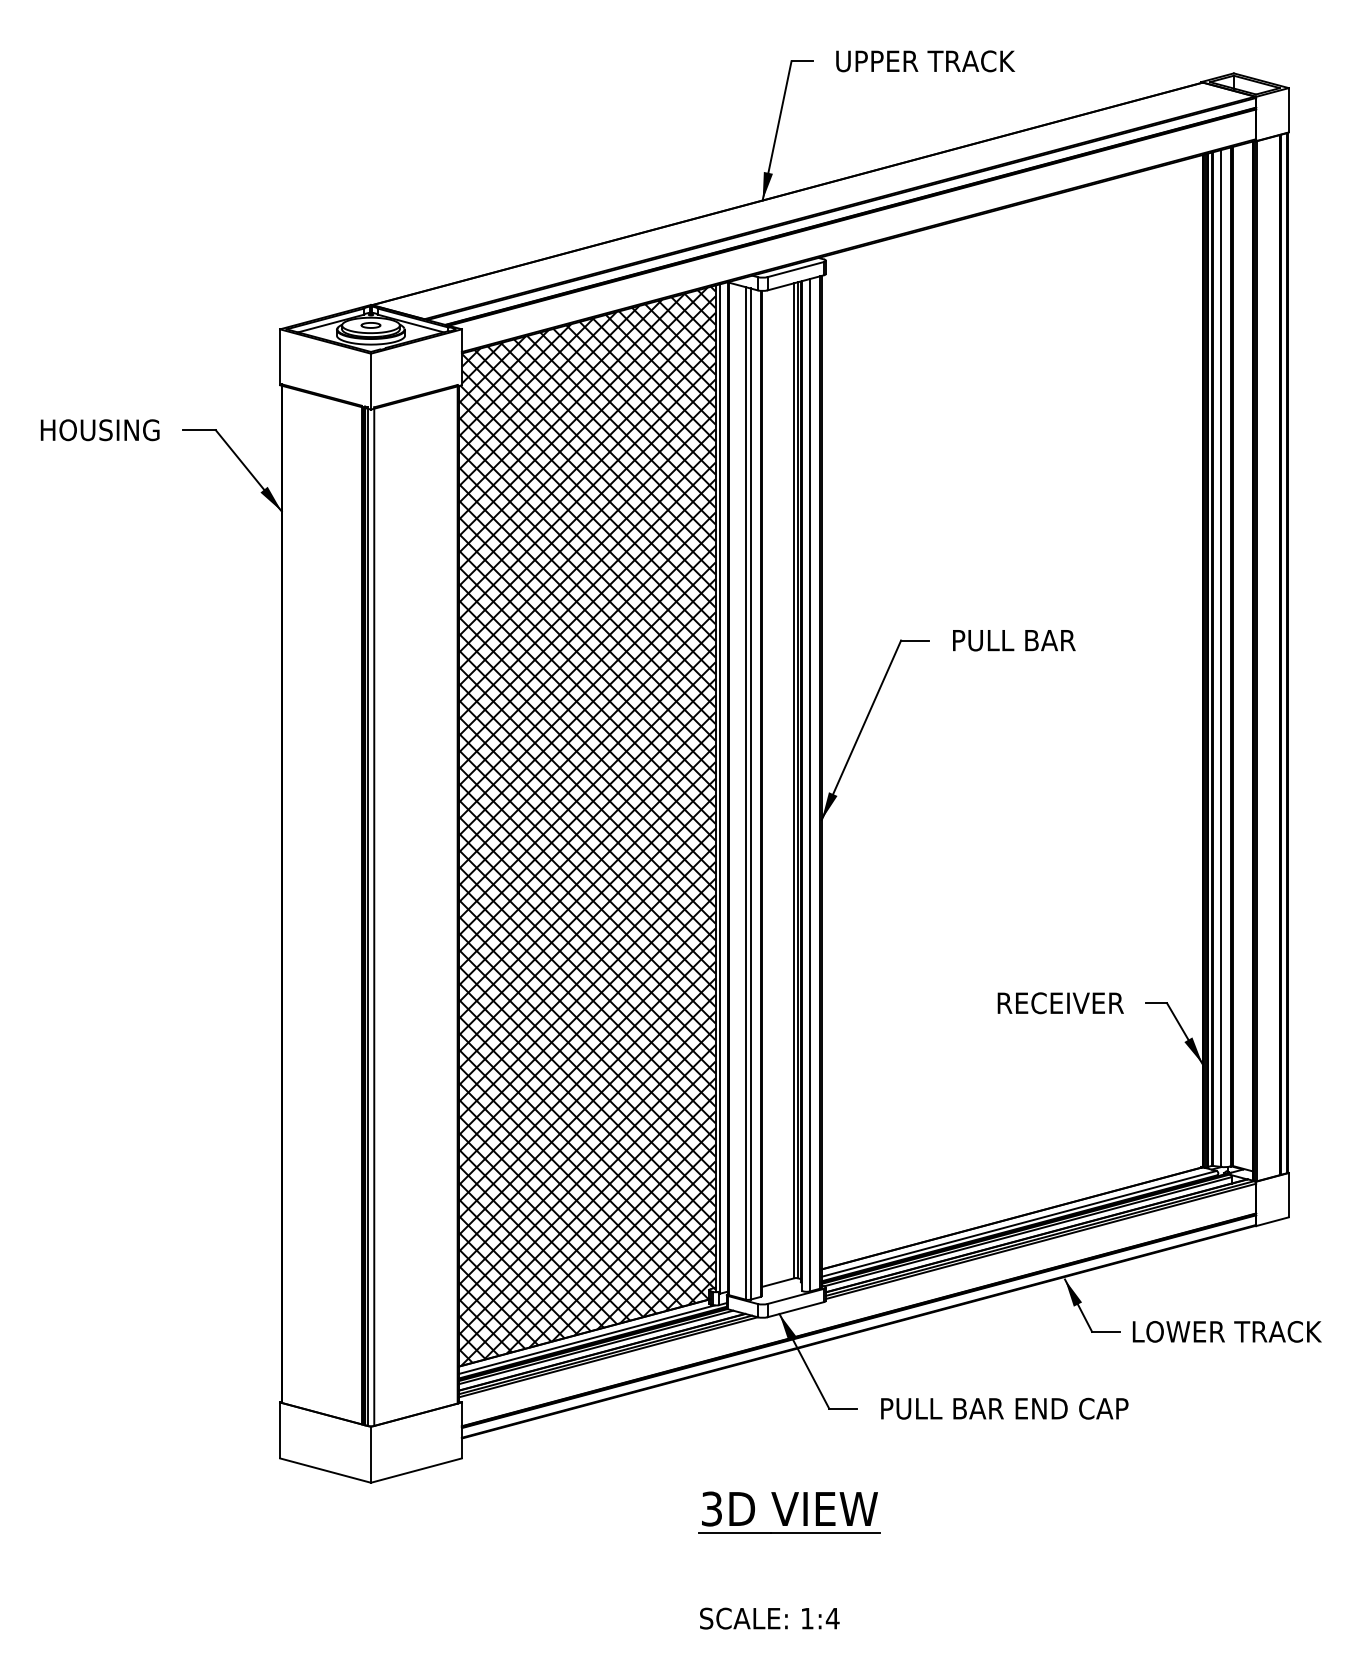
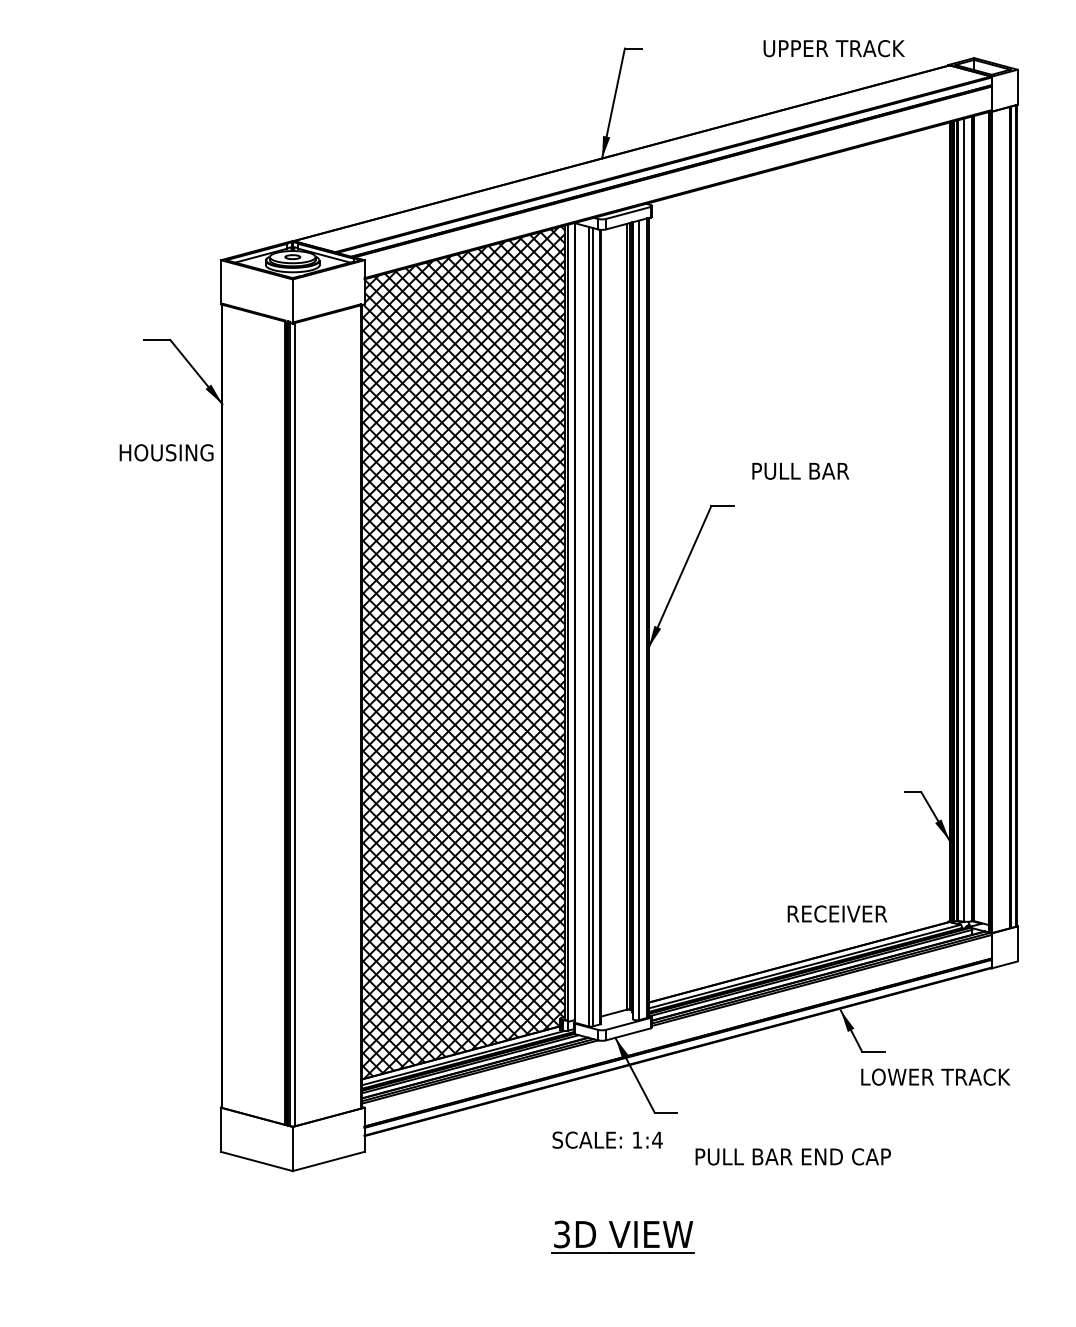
text: (925, 61) -> (834, 48), moved
text: (99, 430) -> (166, 453), moved
text: (1014, 640) -> (800, 471), moved
text: (1060, 1003) -> (837, 914), moved
text: (1226, 1331) -> (935, 1076), moved
text: (1004, 1408) -> (793, 1156), moved
part: (789, 1512) -> (623, 1237), moved
text: (769, 1618) -> (607, 1140), moved

